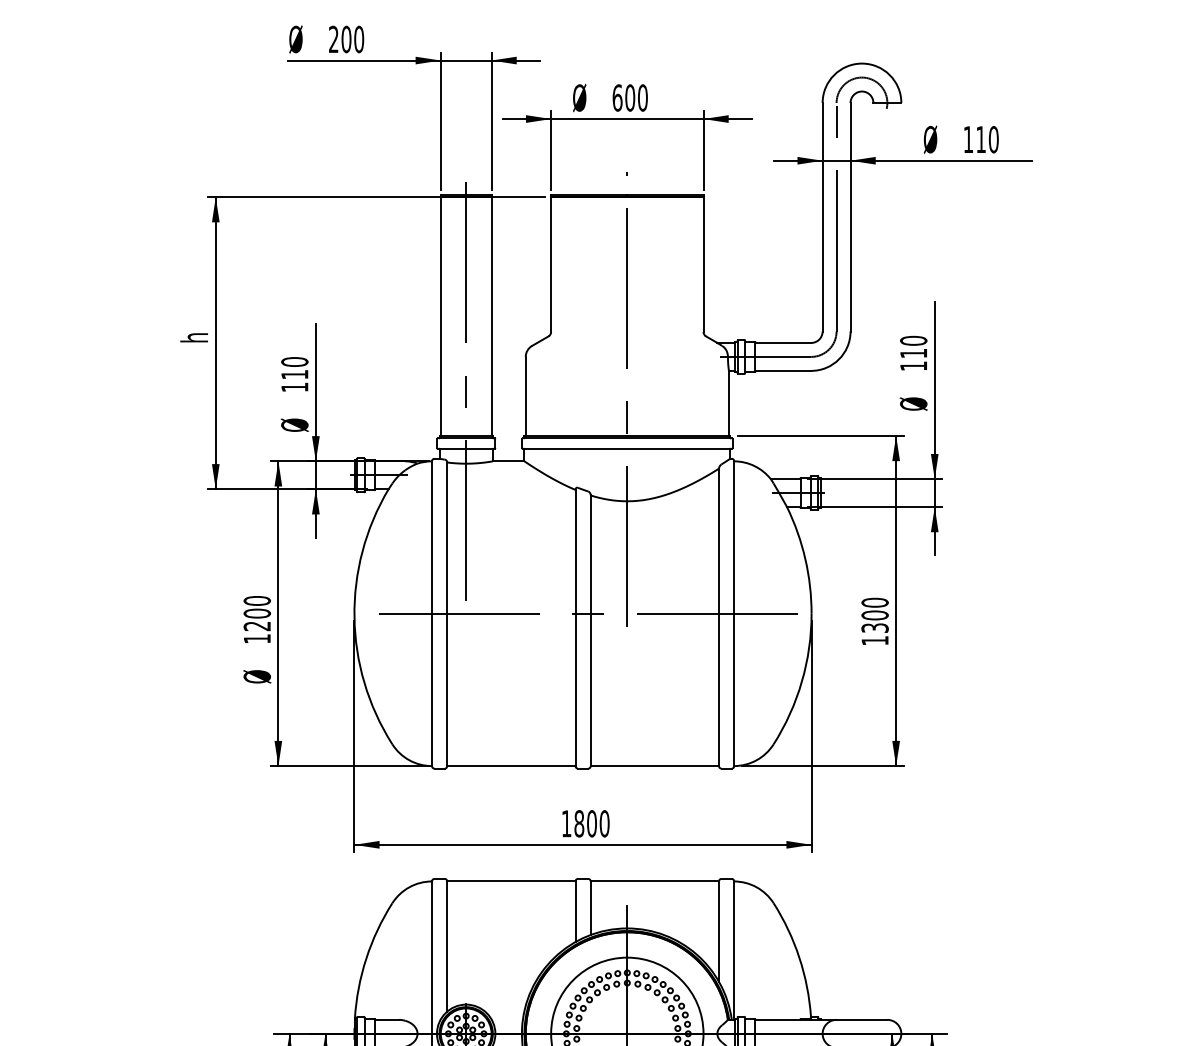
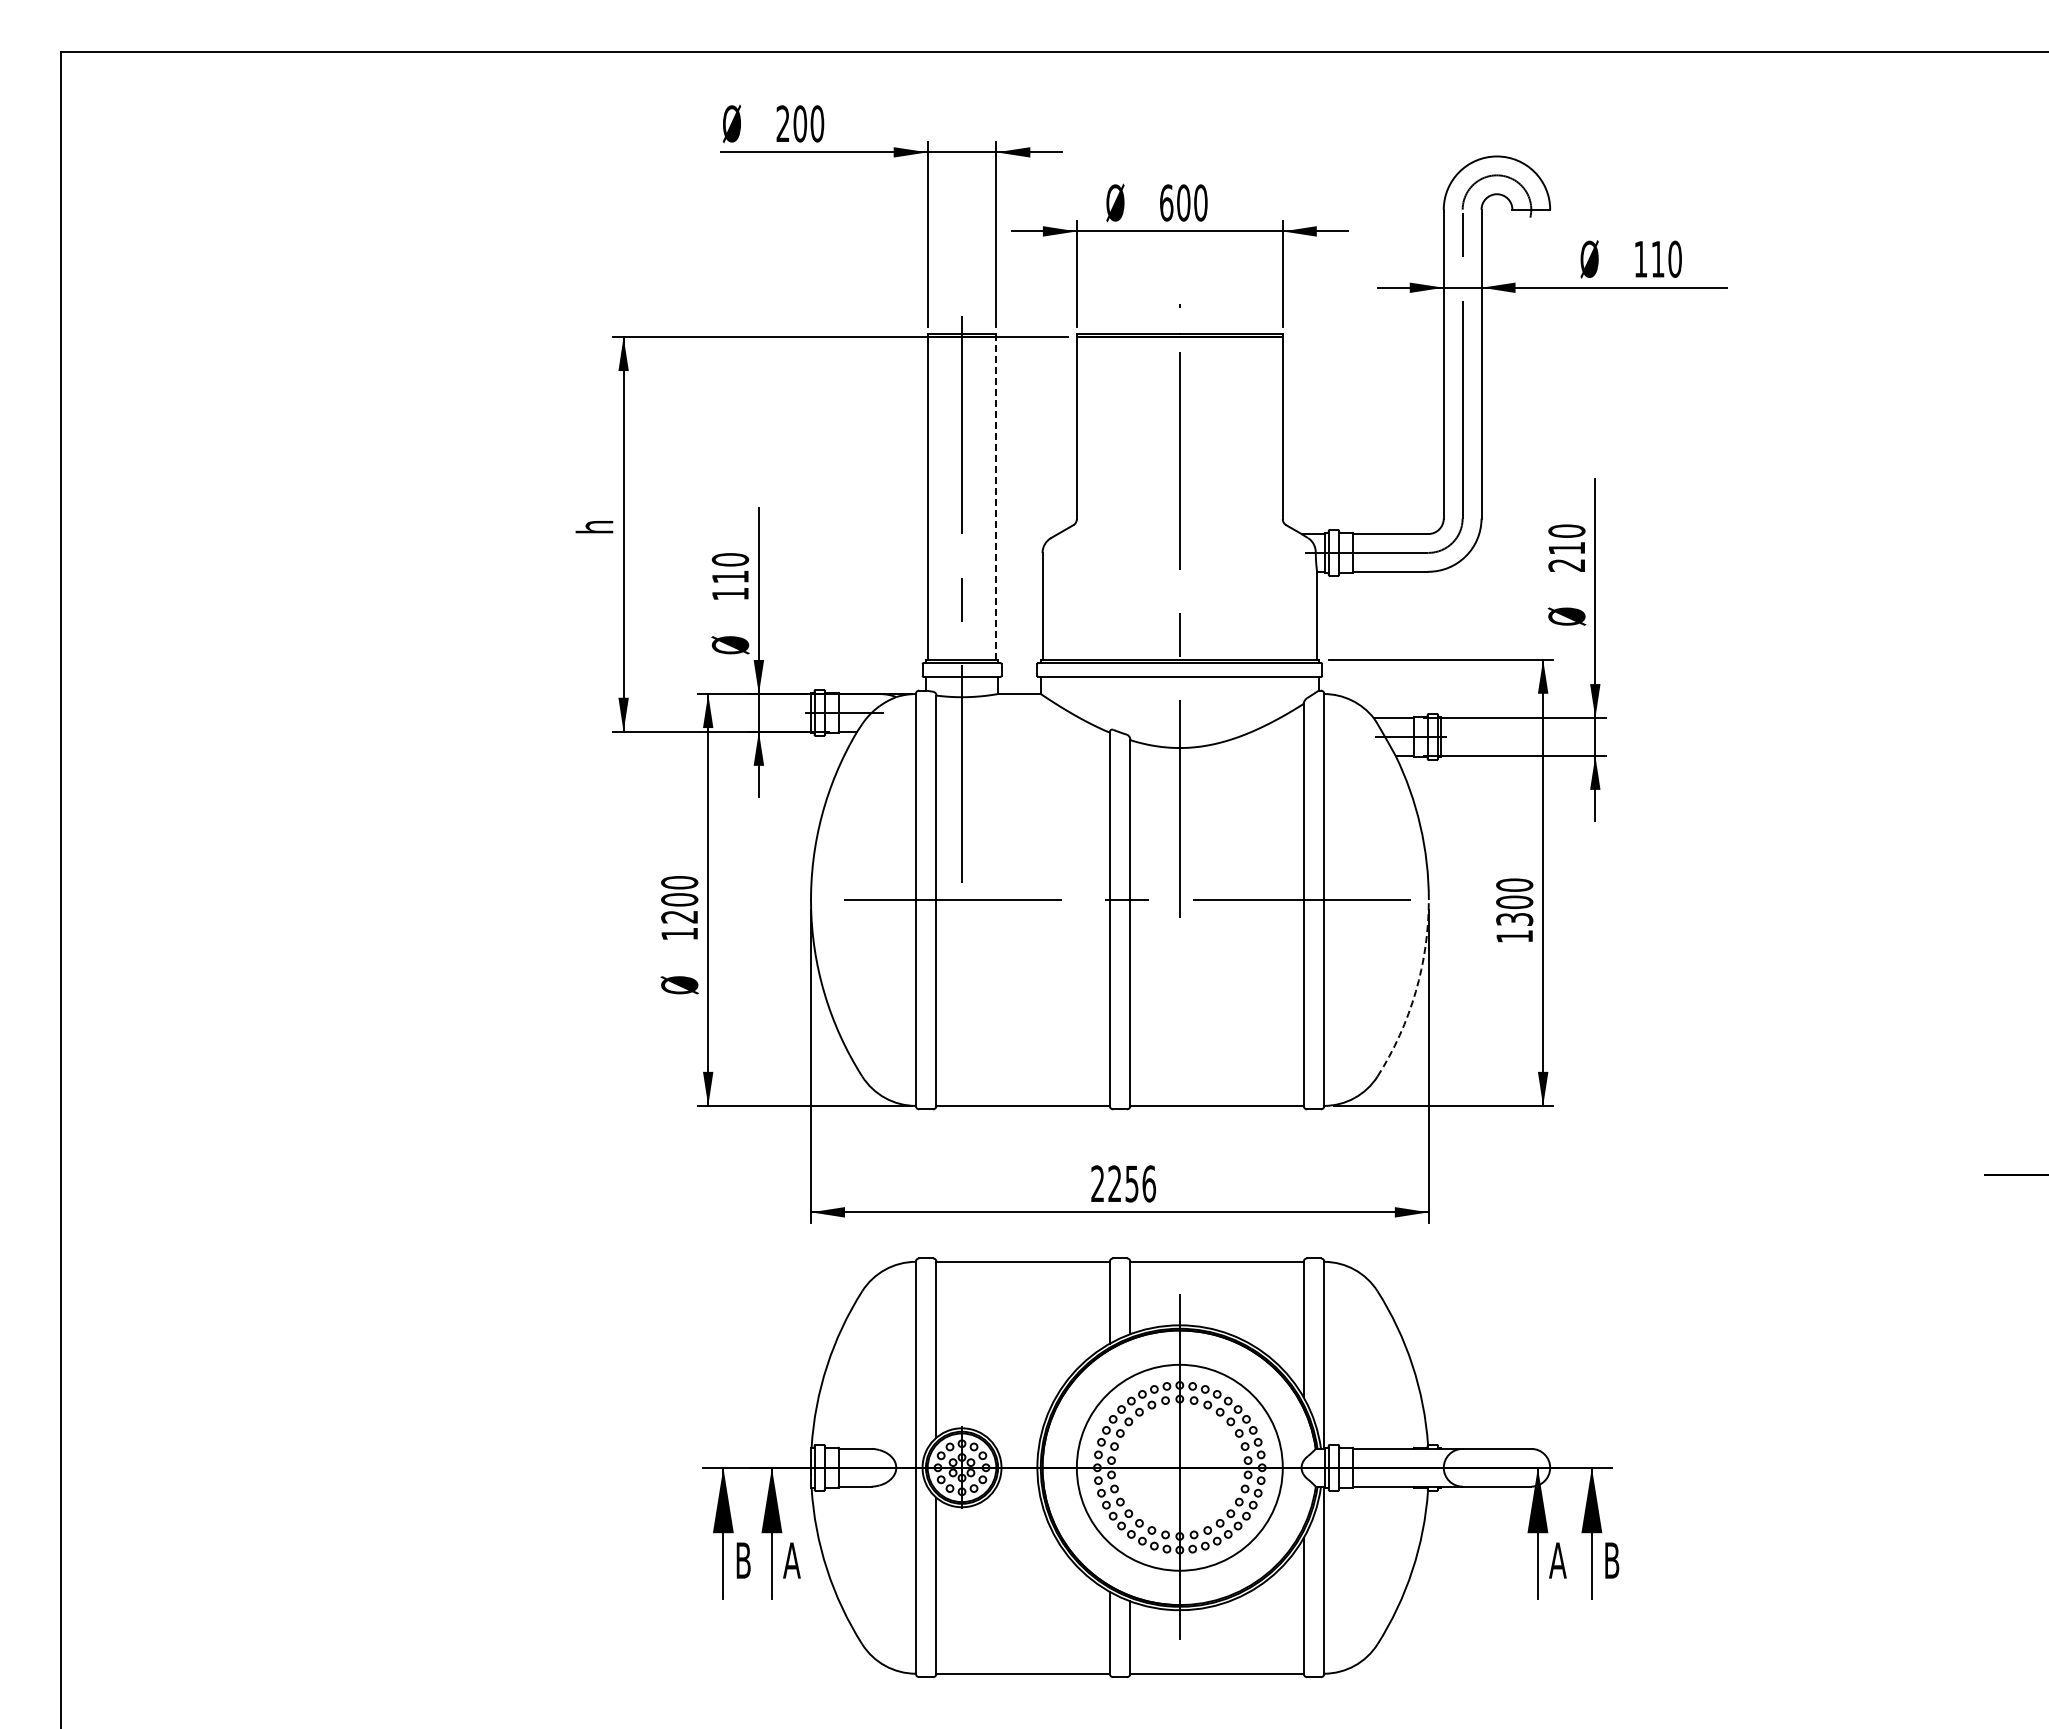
line: (491, 315) -> (996, 497), solid -> dashed
text: (913, 366) -> (1566, 565), 110 -> 210
arc: (801, 681) -> (1415, 991), solid -> dashed
text: (585, 823) -> (1123, 1183), 1800 -> 2256

